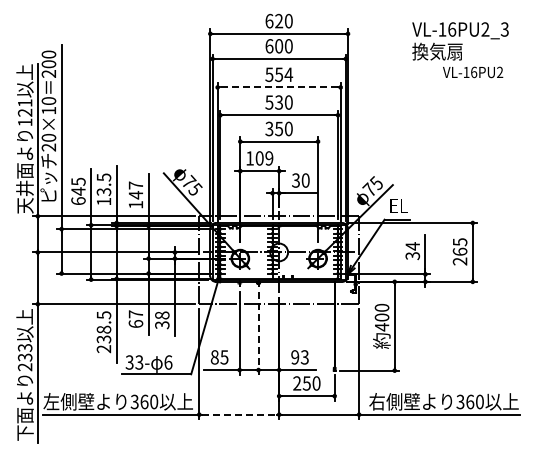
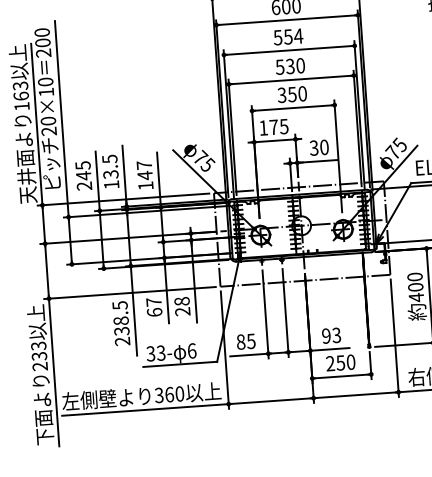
line: (279, 87) -> (289, 50), dashed -> solid
text: (24, 107) -> (20, 90), 121 -> 163
text: (264, 158) -> (279, 127), 109 -> 175
text: (78, 201) -> (84, 186), 645 -> 245
text: (162, 325) -> (183, 312), 38 -> 28
line: (258, 333) -> (285, 313), dashed -> solid
line: (239, 414) -> (271, 400), dashed -> solid

